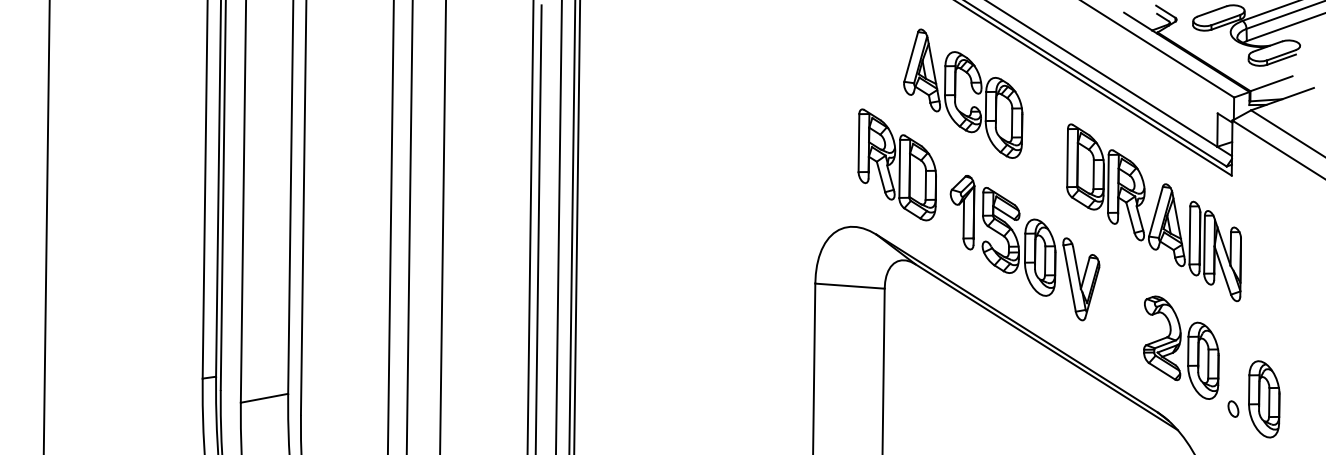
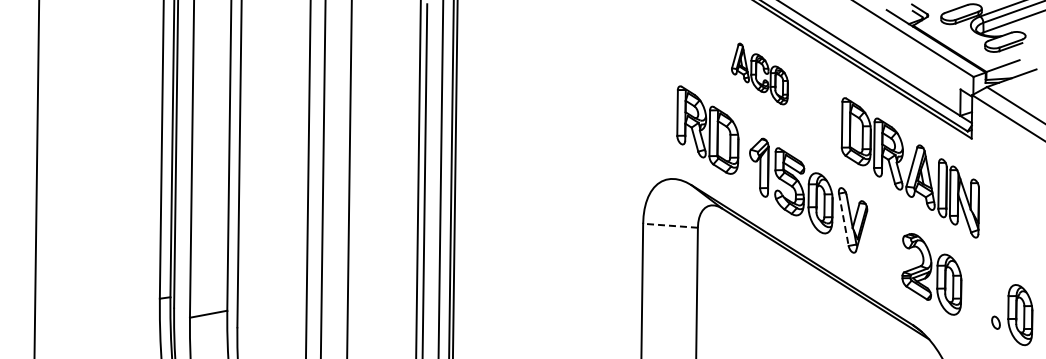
part: (962, 93) -> (759, 73), size x0.6
line: (1069, 278) -> (843, 219), solid -> dashed
line: (849, 285) -> (670, 225), solid -> dashed
part: (1254, 399) -> (1012, 315), moved

